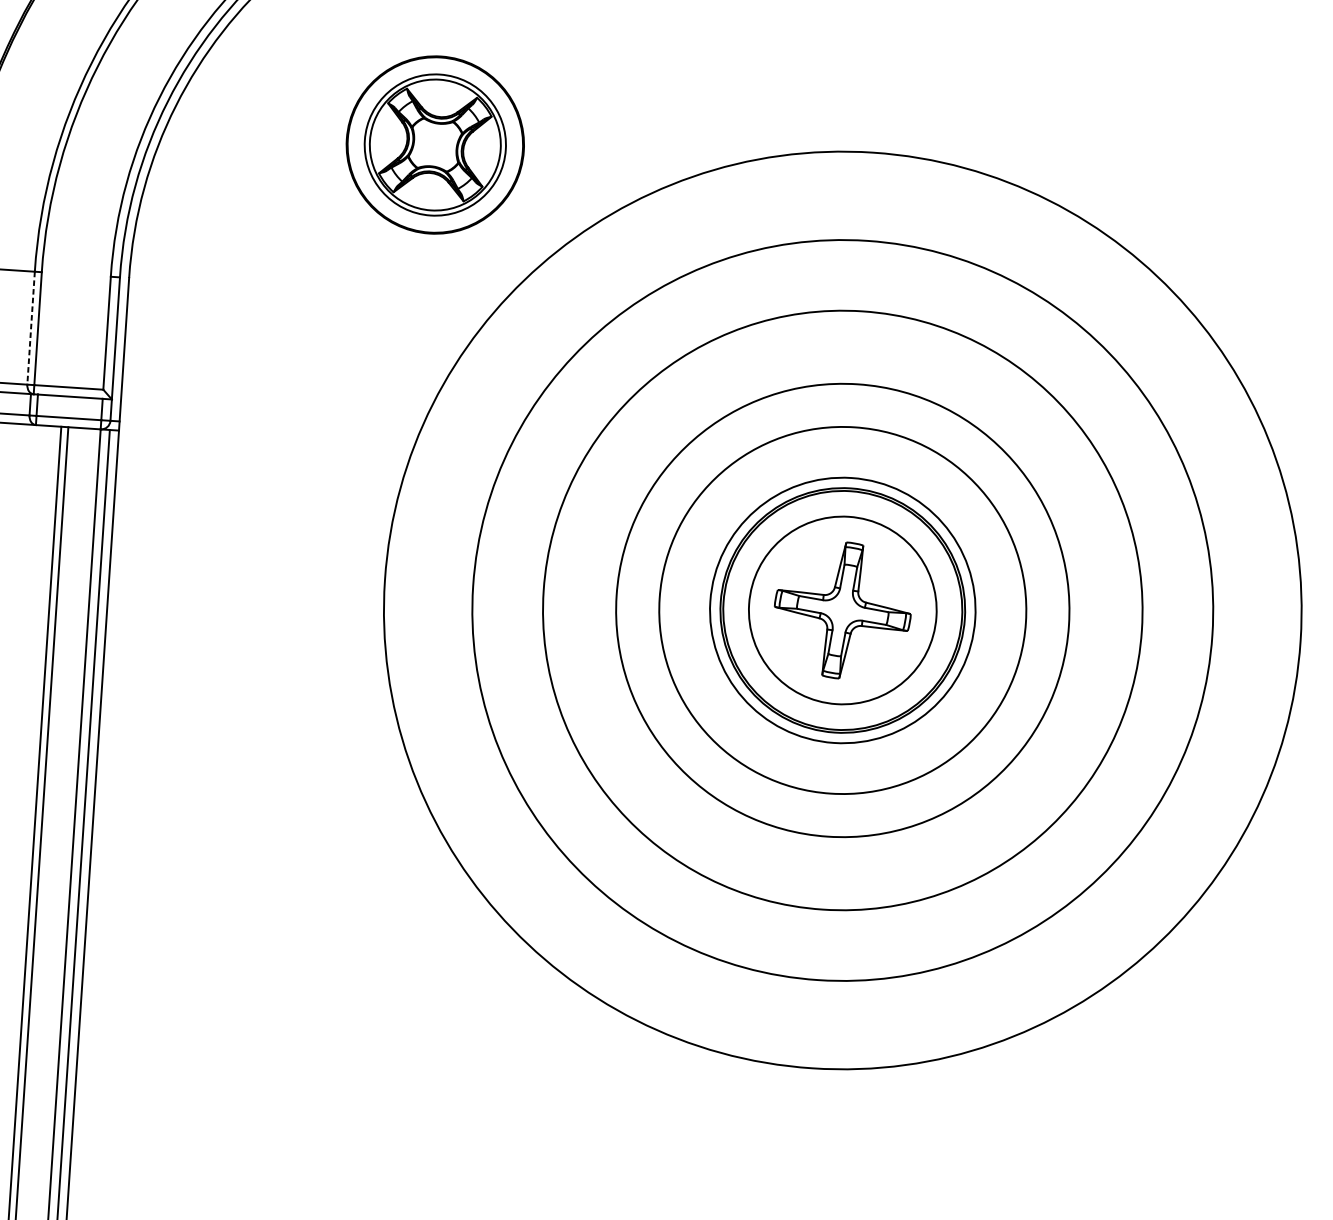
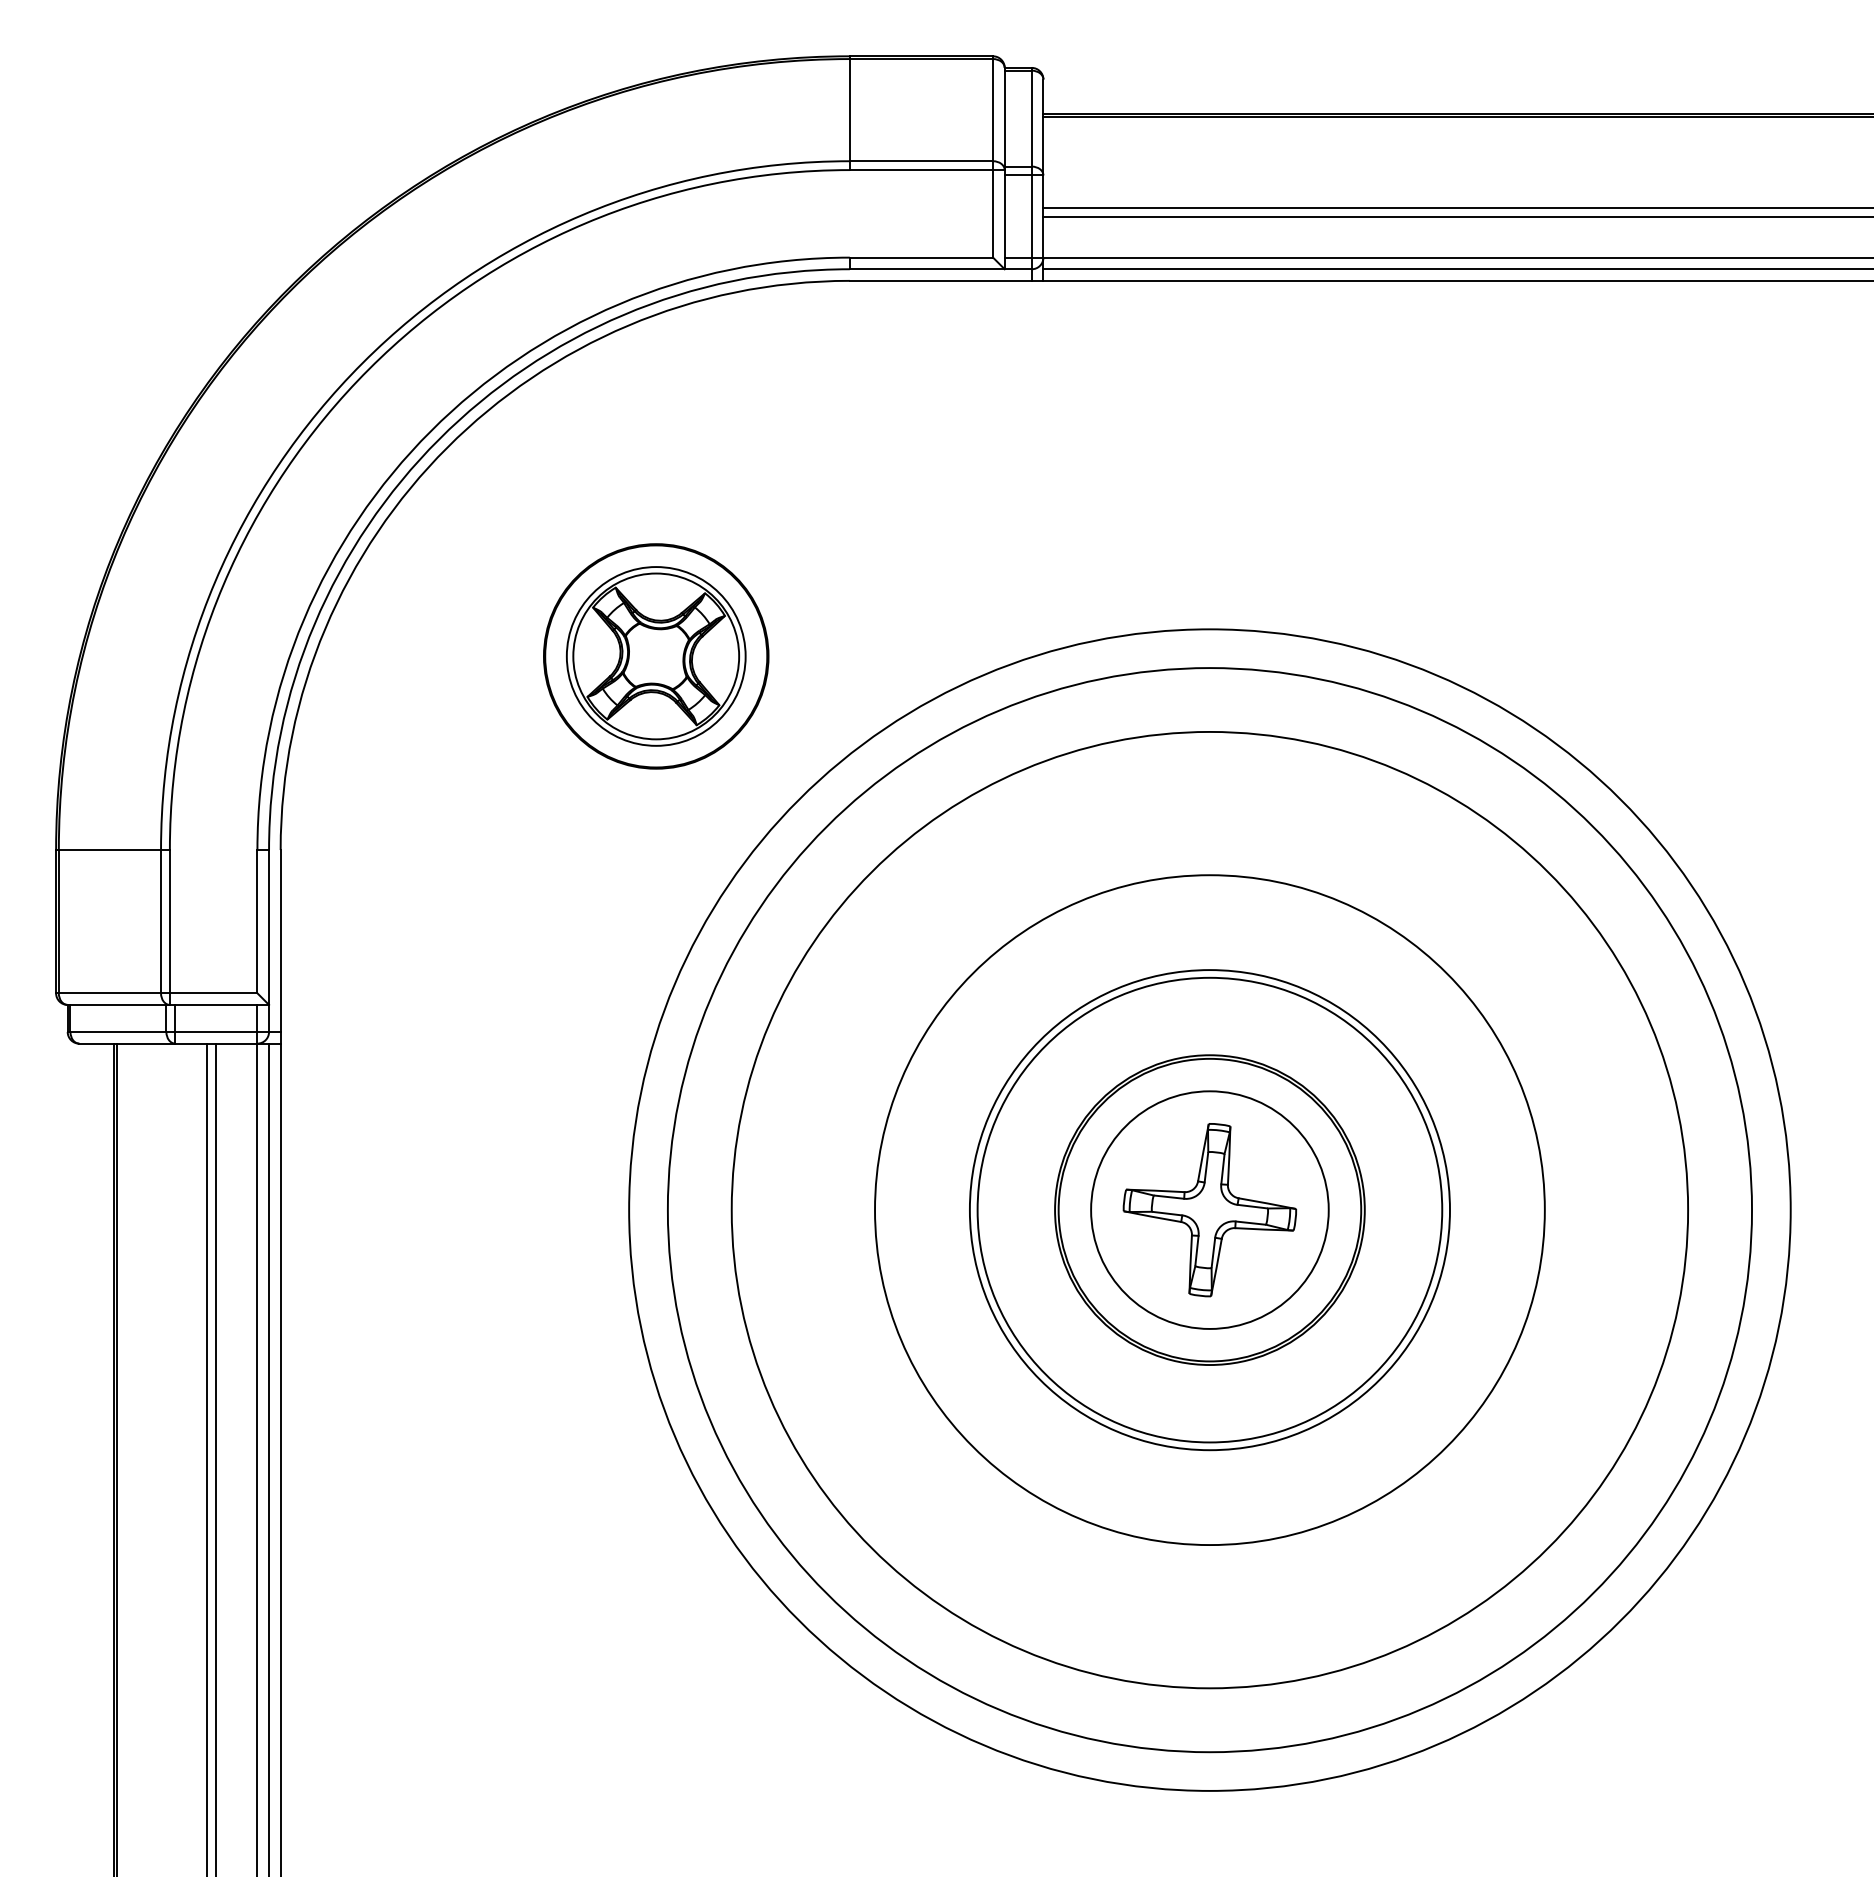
line: (31, 328) -> (161, 921), dashed -> solid
circle: (842, 609) -> (1209, 1209), size x1.67
circle: (842, 610) -> (1209, 1210), size x0.71
circle: (842, 610) -> (1209, 1210), size x1.43
circle: (842, 610) -> (1209, 1210), size x1.43

